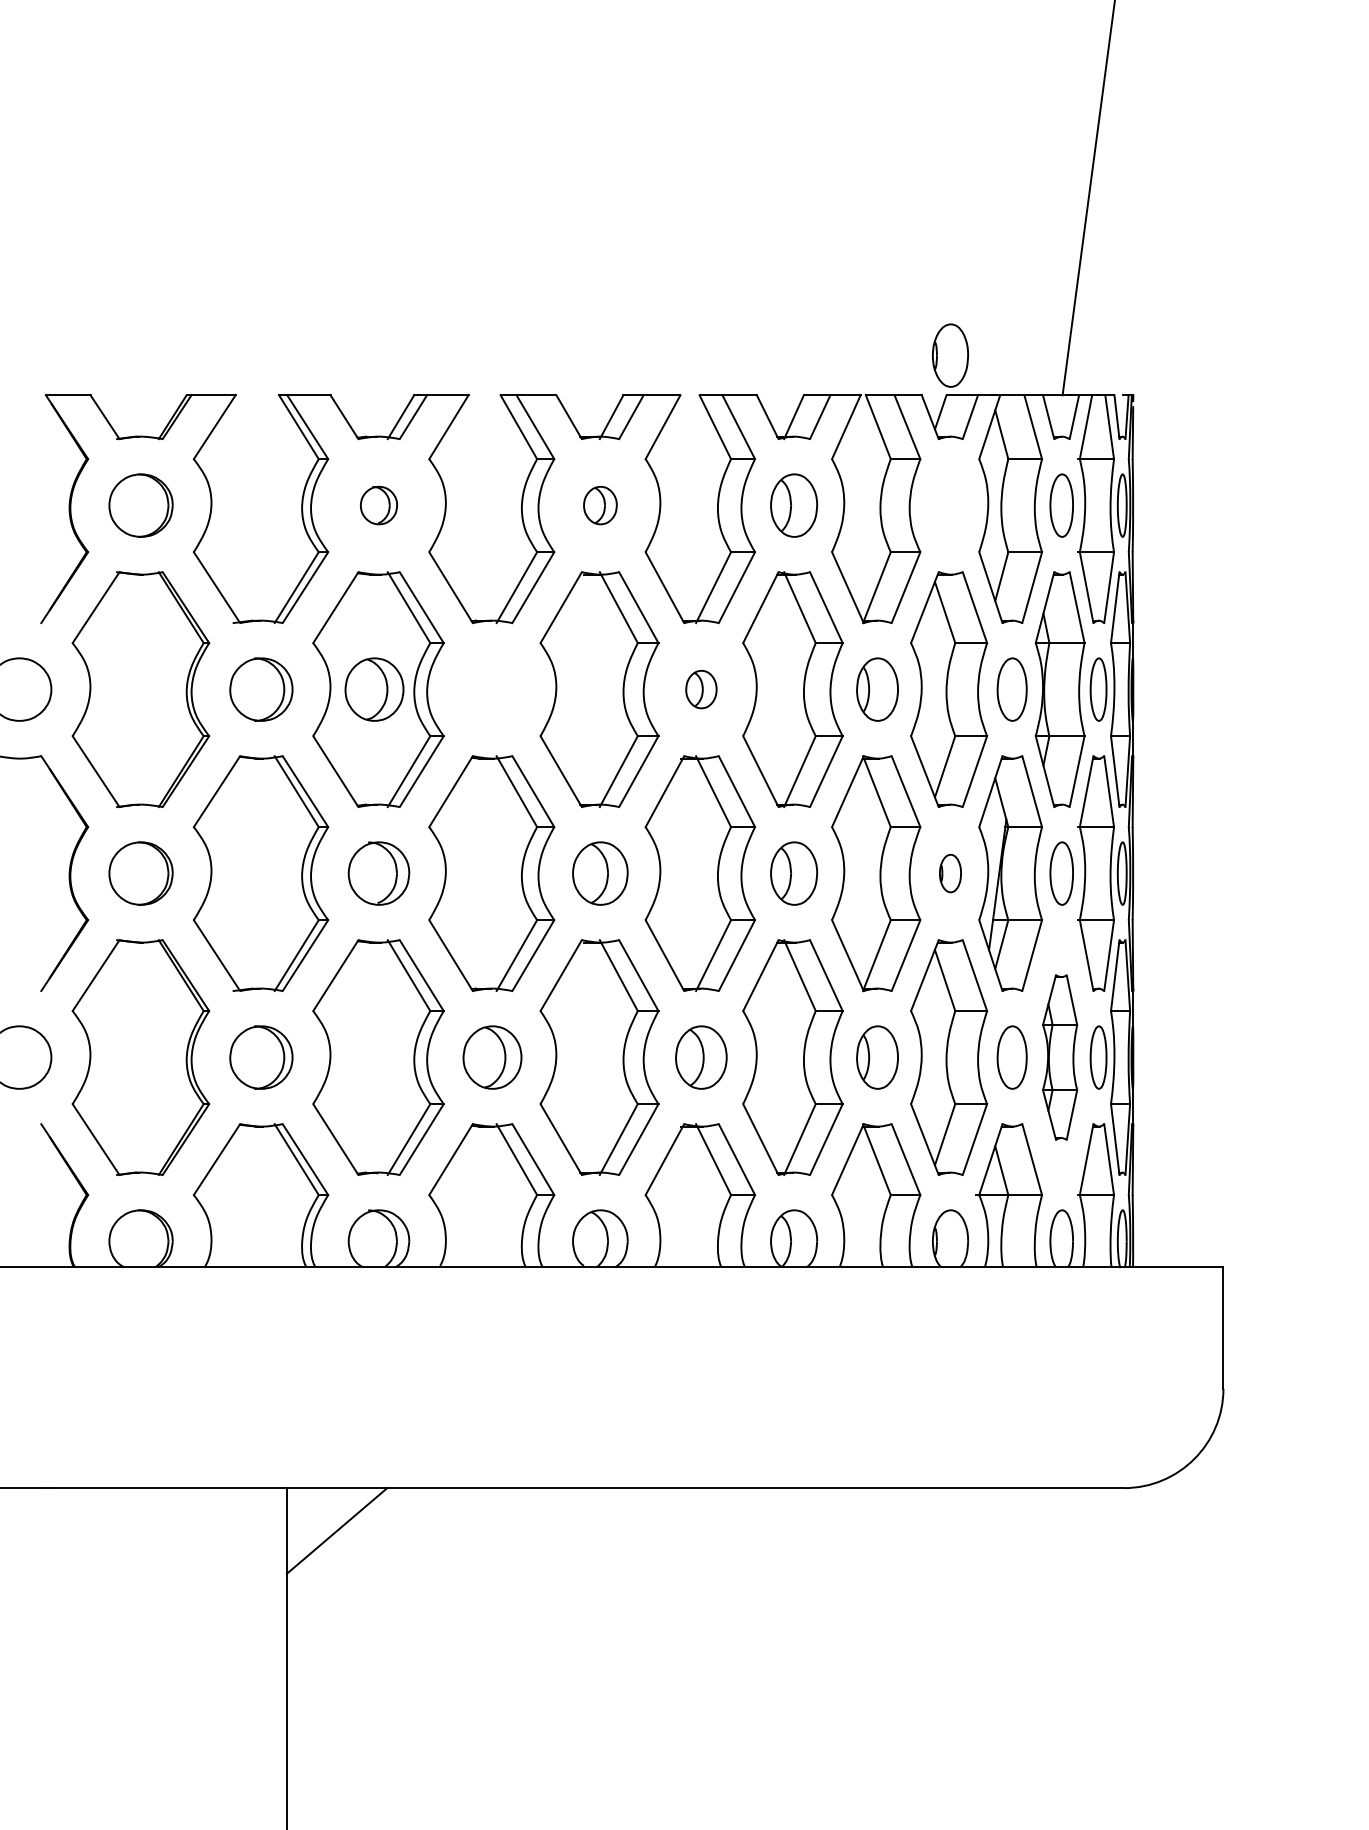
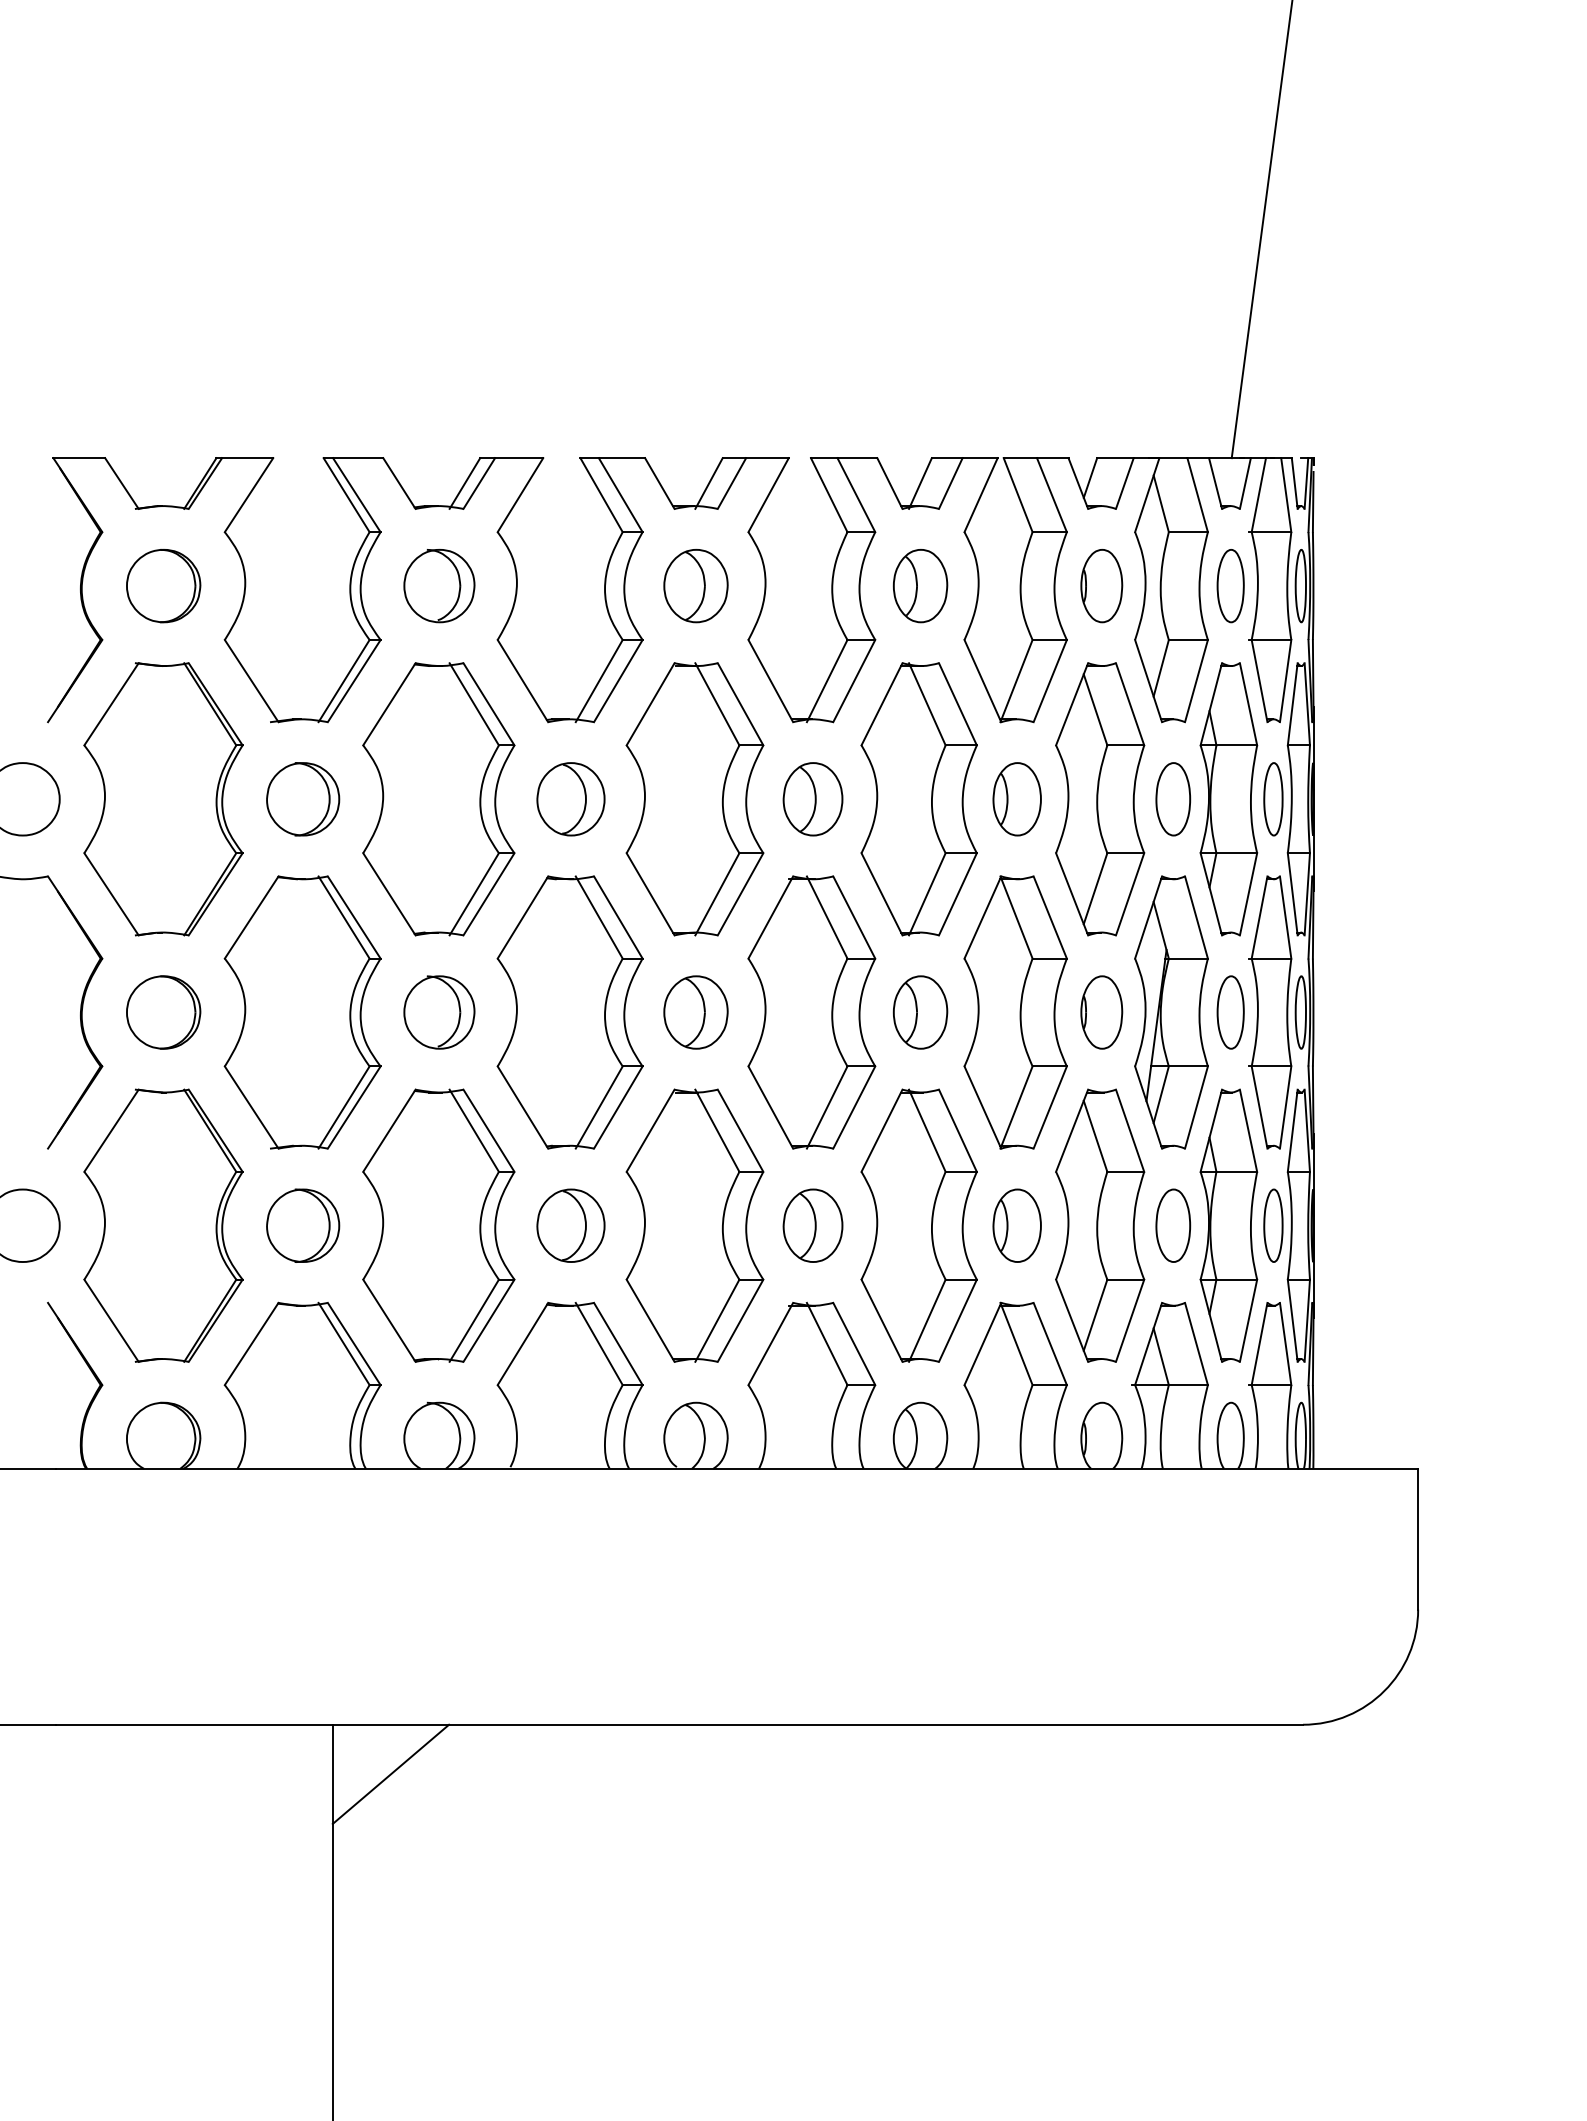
part: (950, 355) -> (1101, 585), moved
part: (378, 505) -> (438, 585), size x1.67
part: (600, 505) -> (696, 585), size x1.67
part: (374, 689) -> (570, 799), moved
part: (701, 689) -> (813, 799), size x1.67
part: (950, 873) -> (1101, 1012), size x1.67
part: (1059, 1057) -> (1228, 1225), size x1.43

